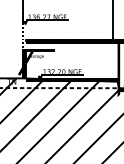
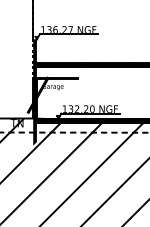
fill: (23, 60) -> (34, 92), added

